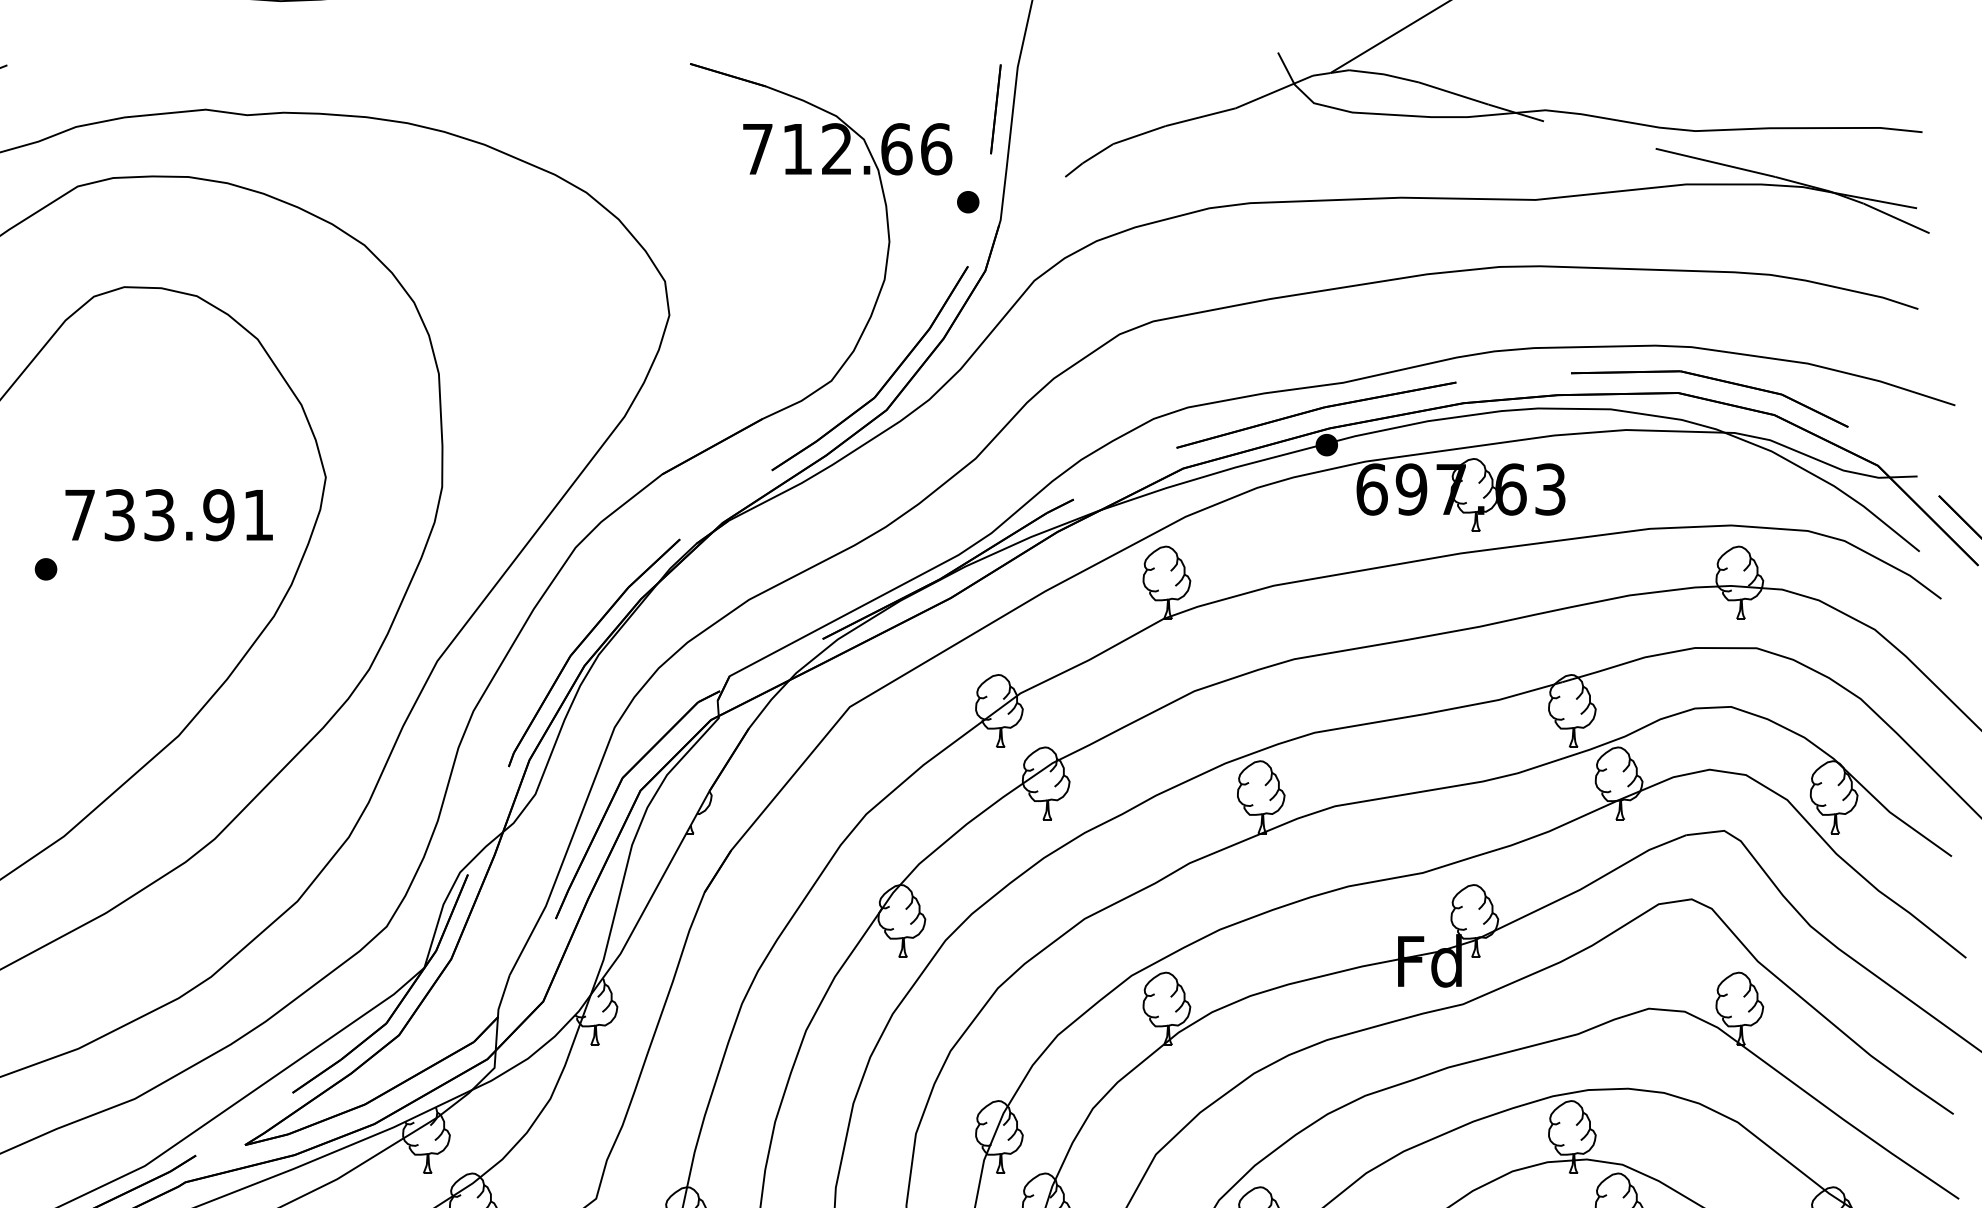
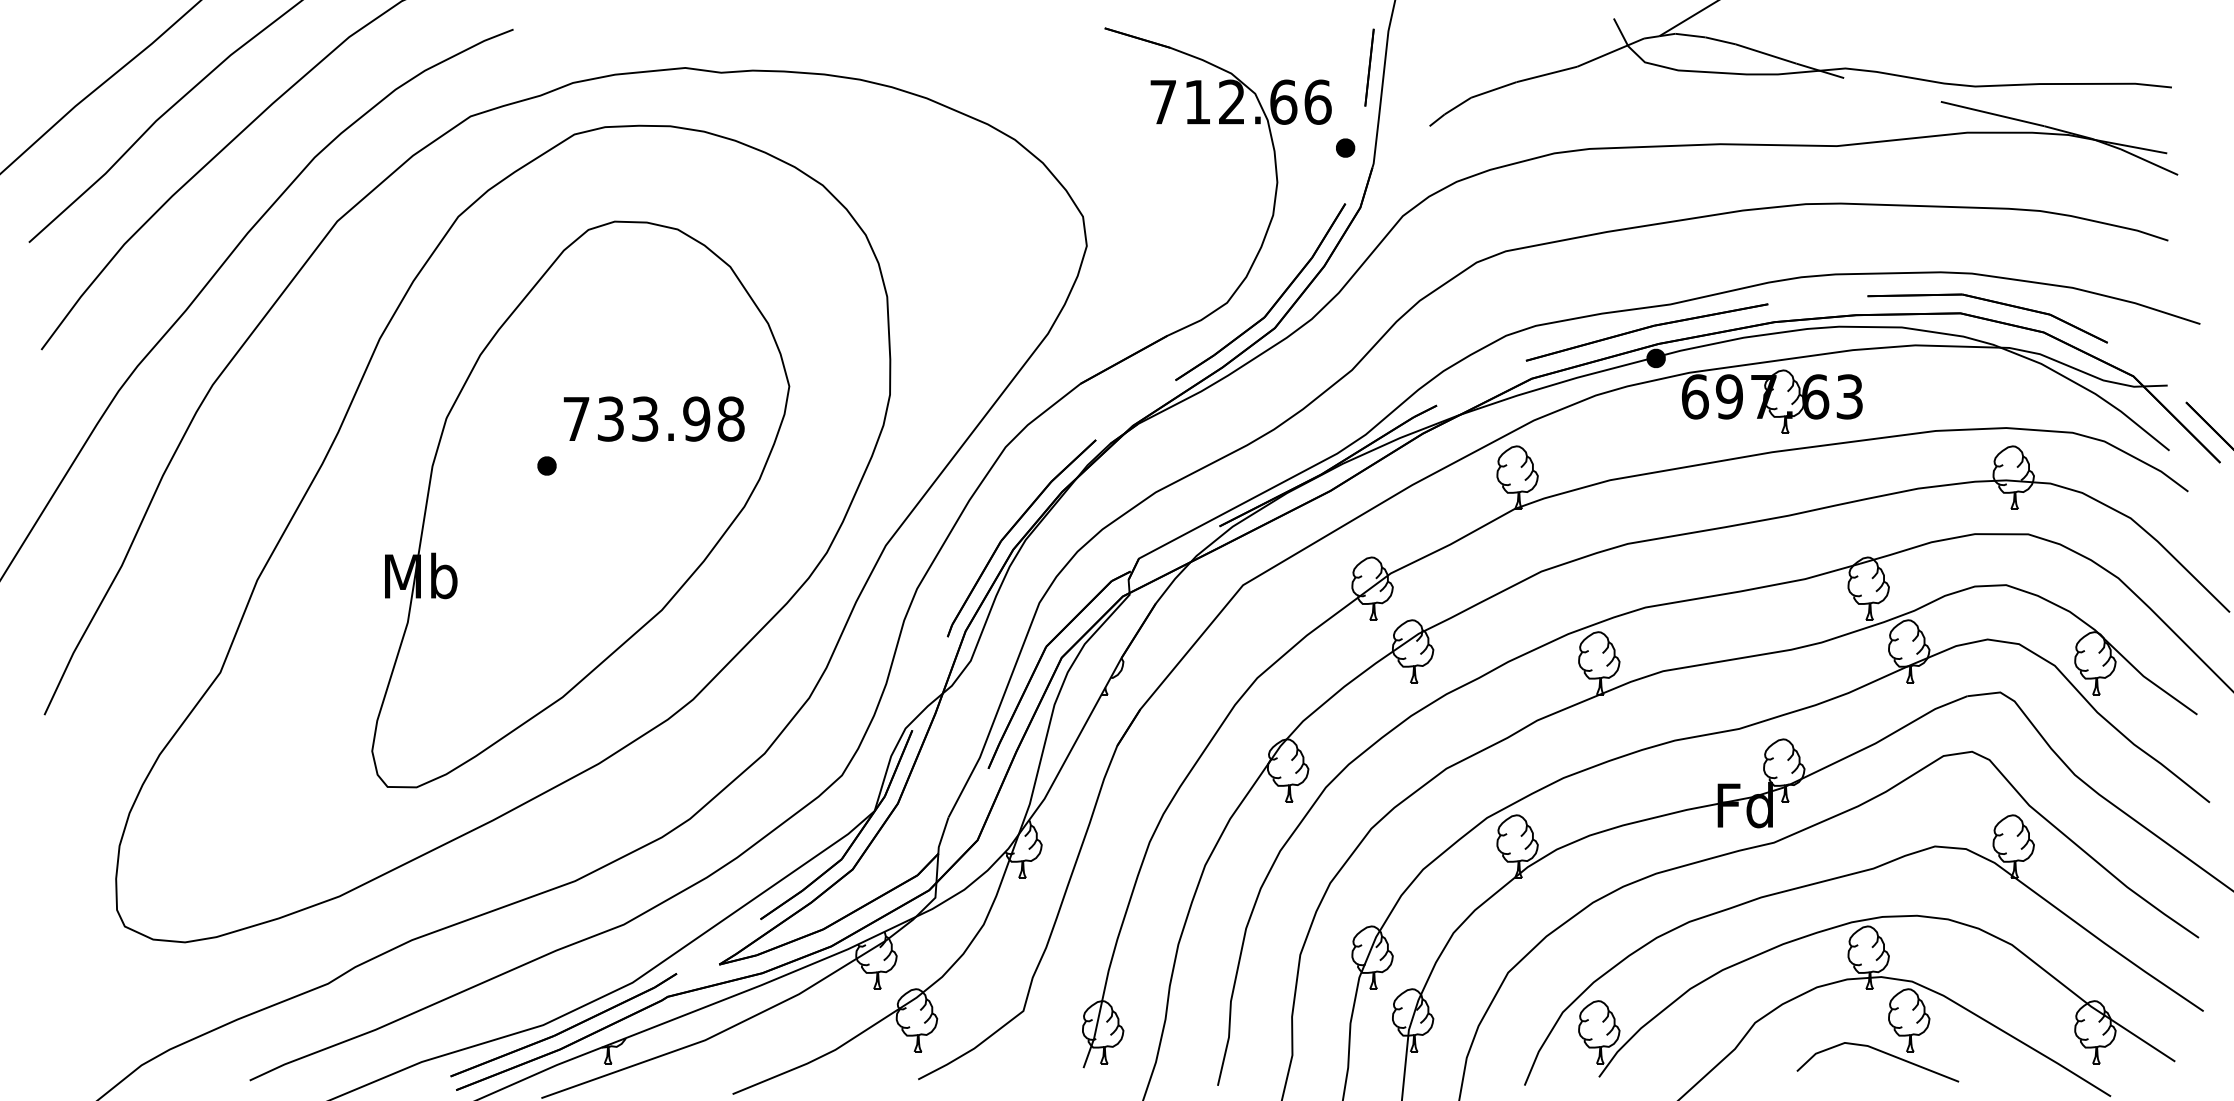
text: (257, 514) -> (730, 418), 733.91 -> 733.98

